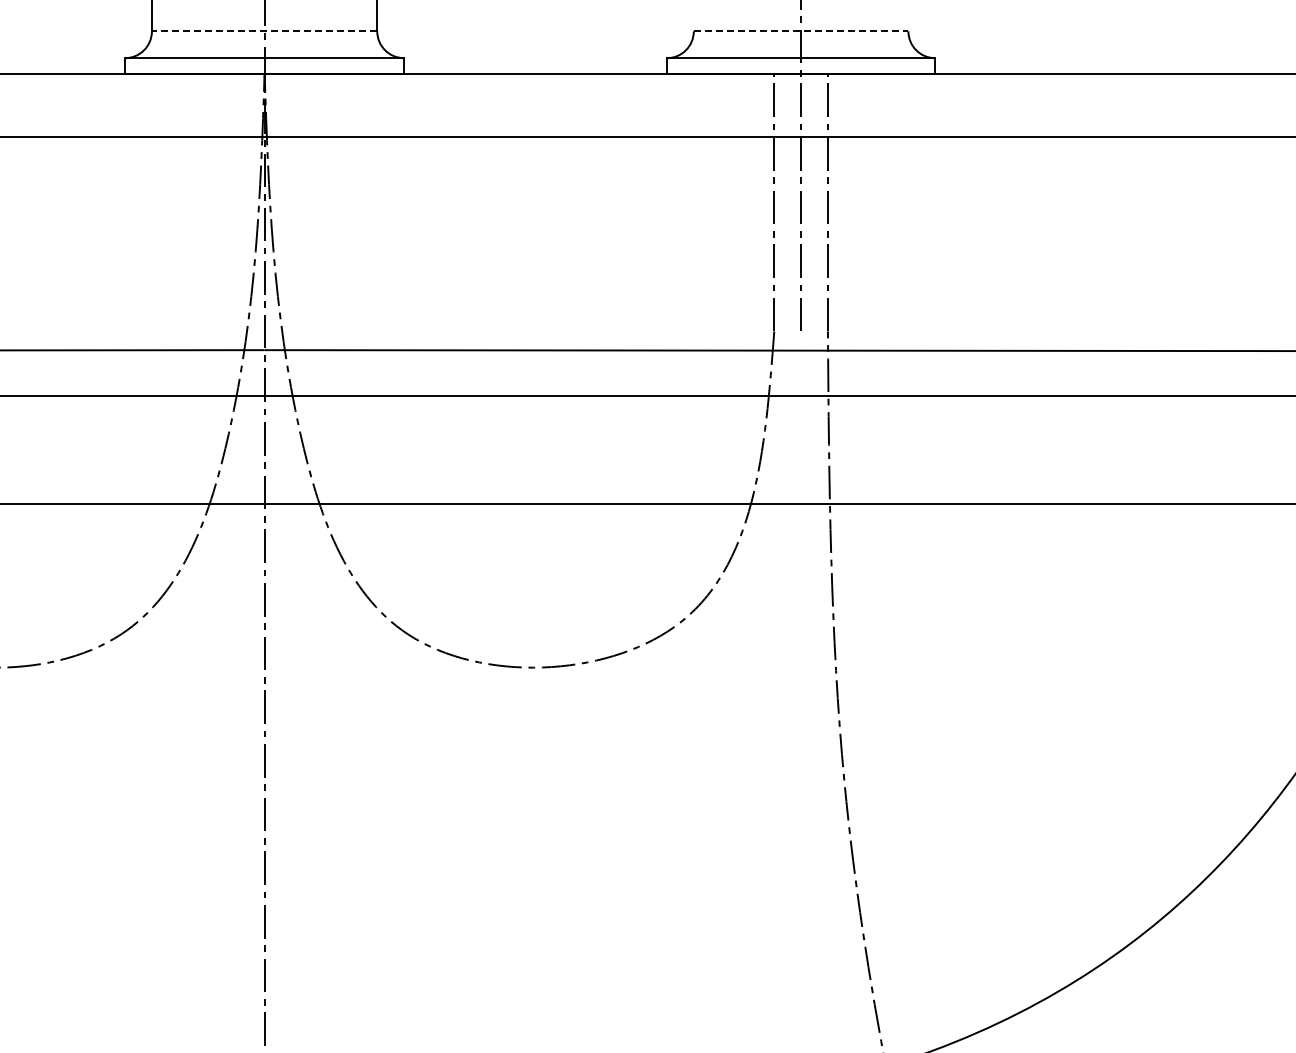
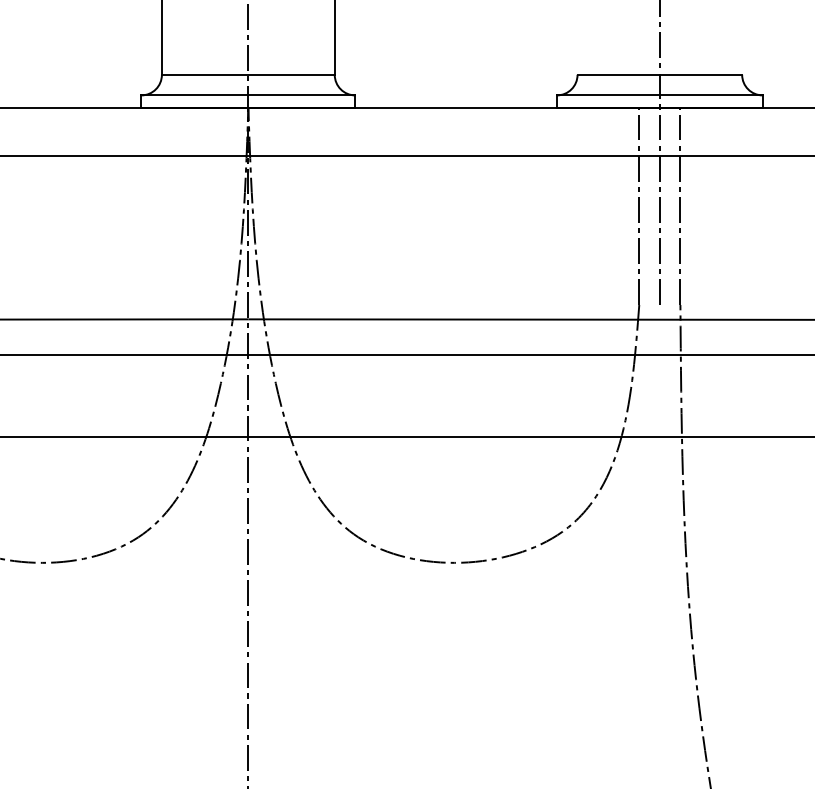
line: (264, 31) -> (248, 74), dashed -> solid
line: (801, 31) -> (660, 74), dashed -> solid

